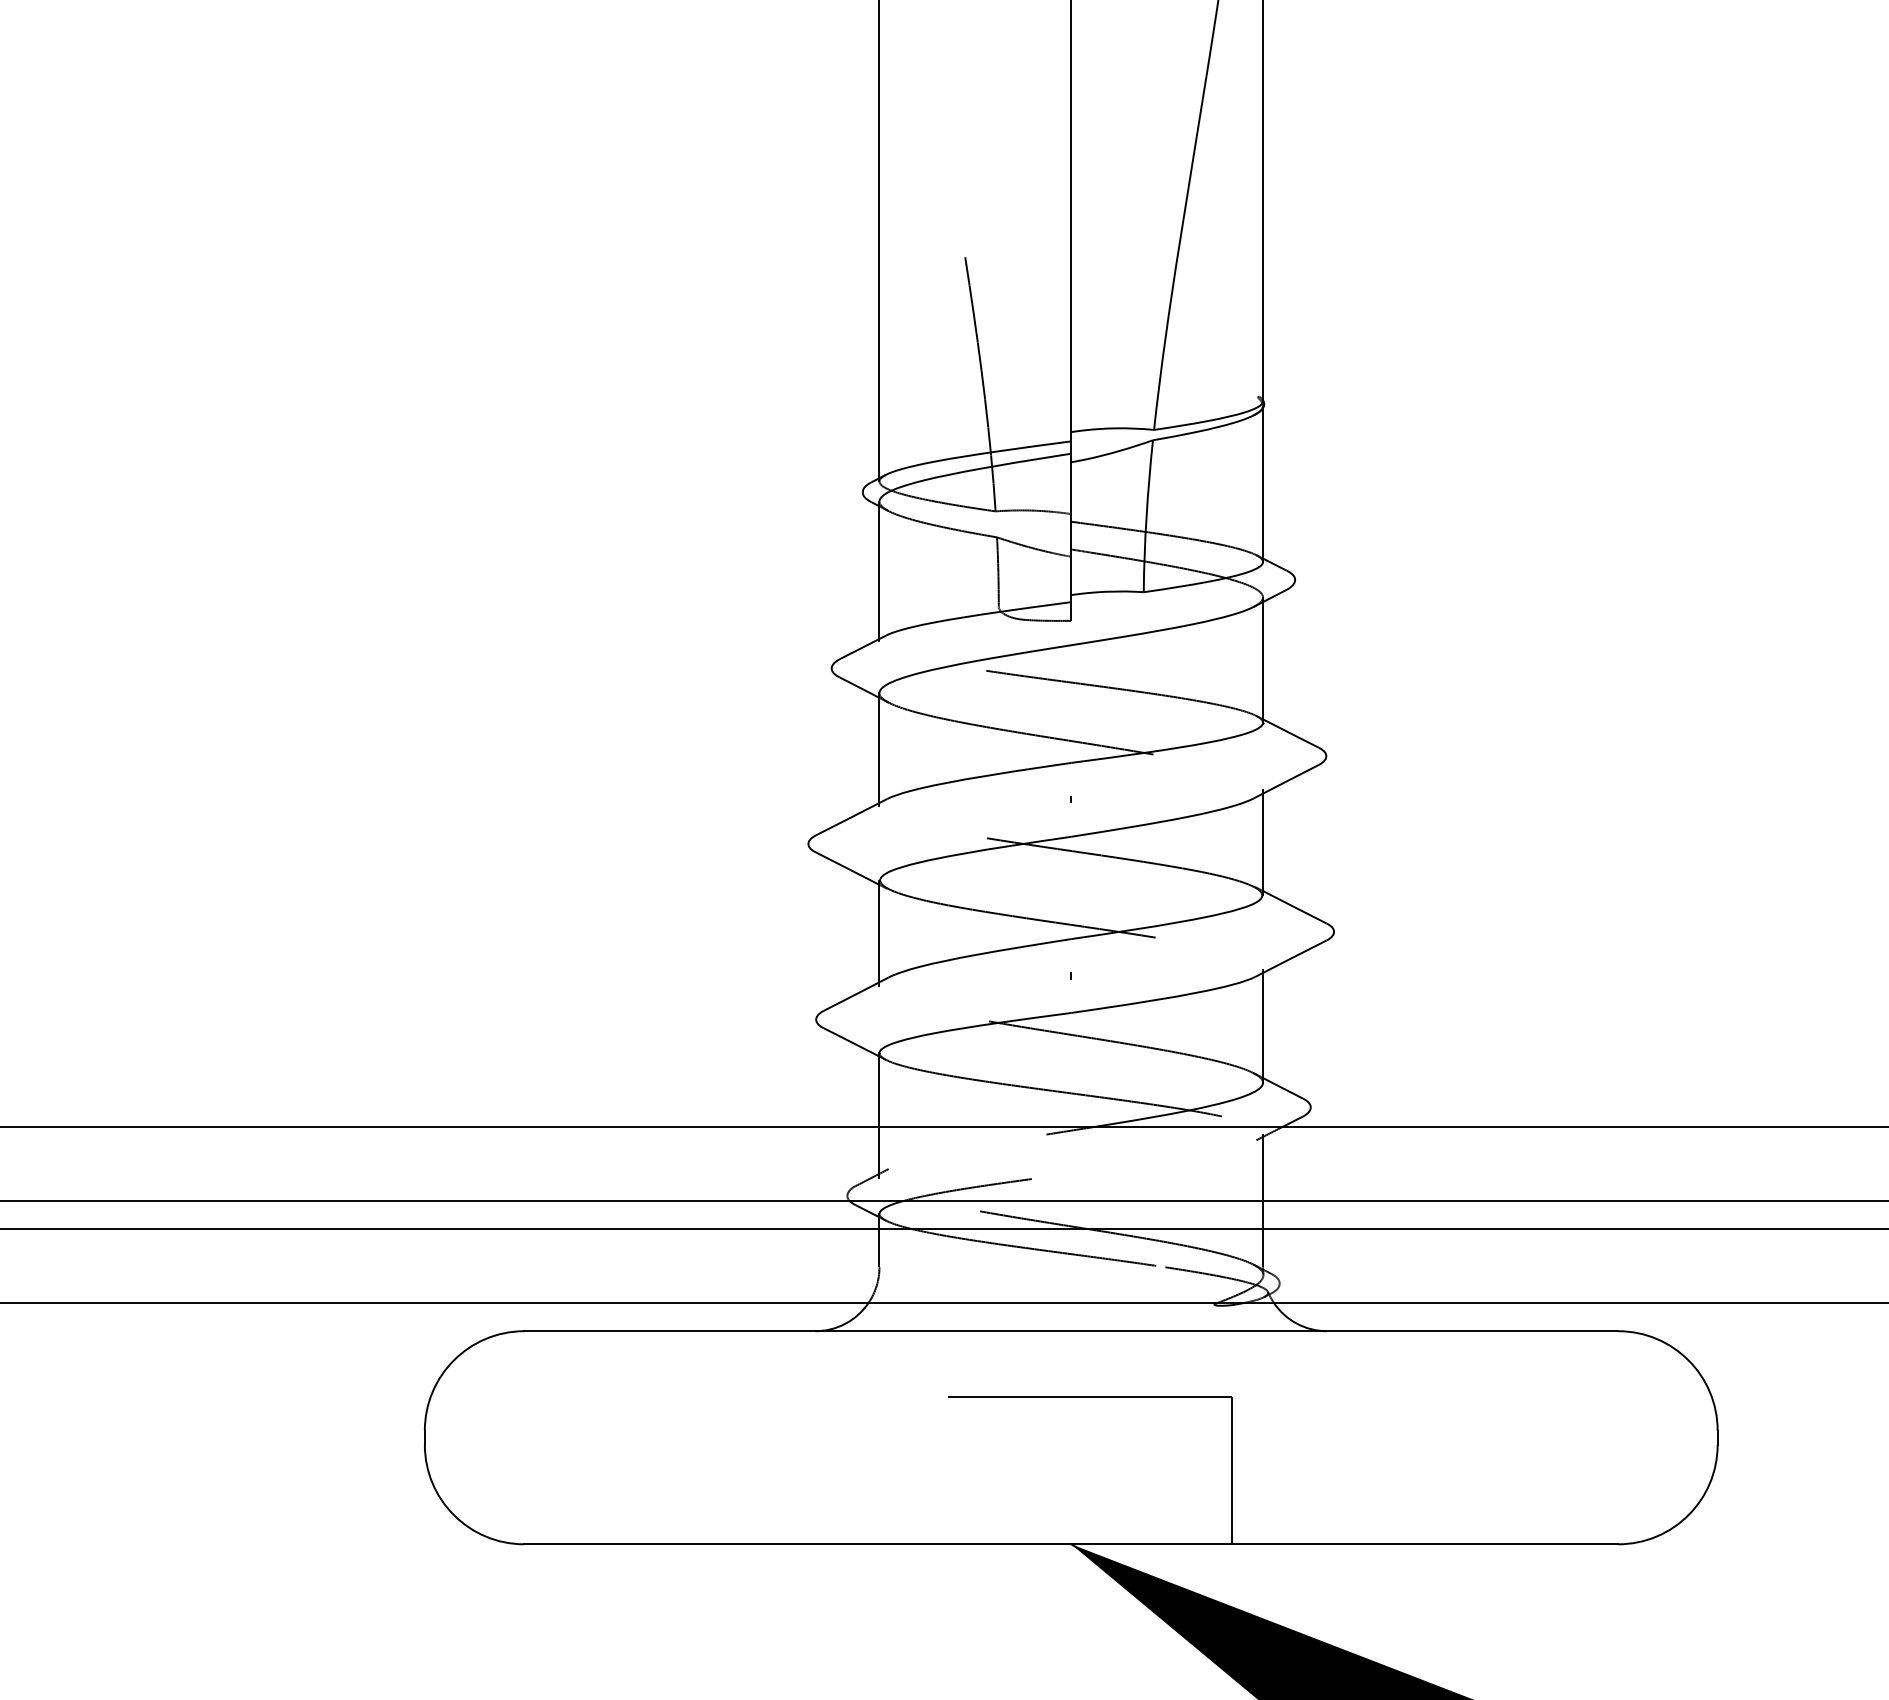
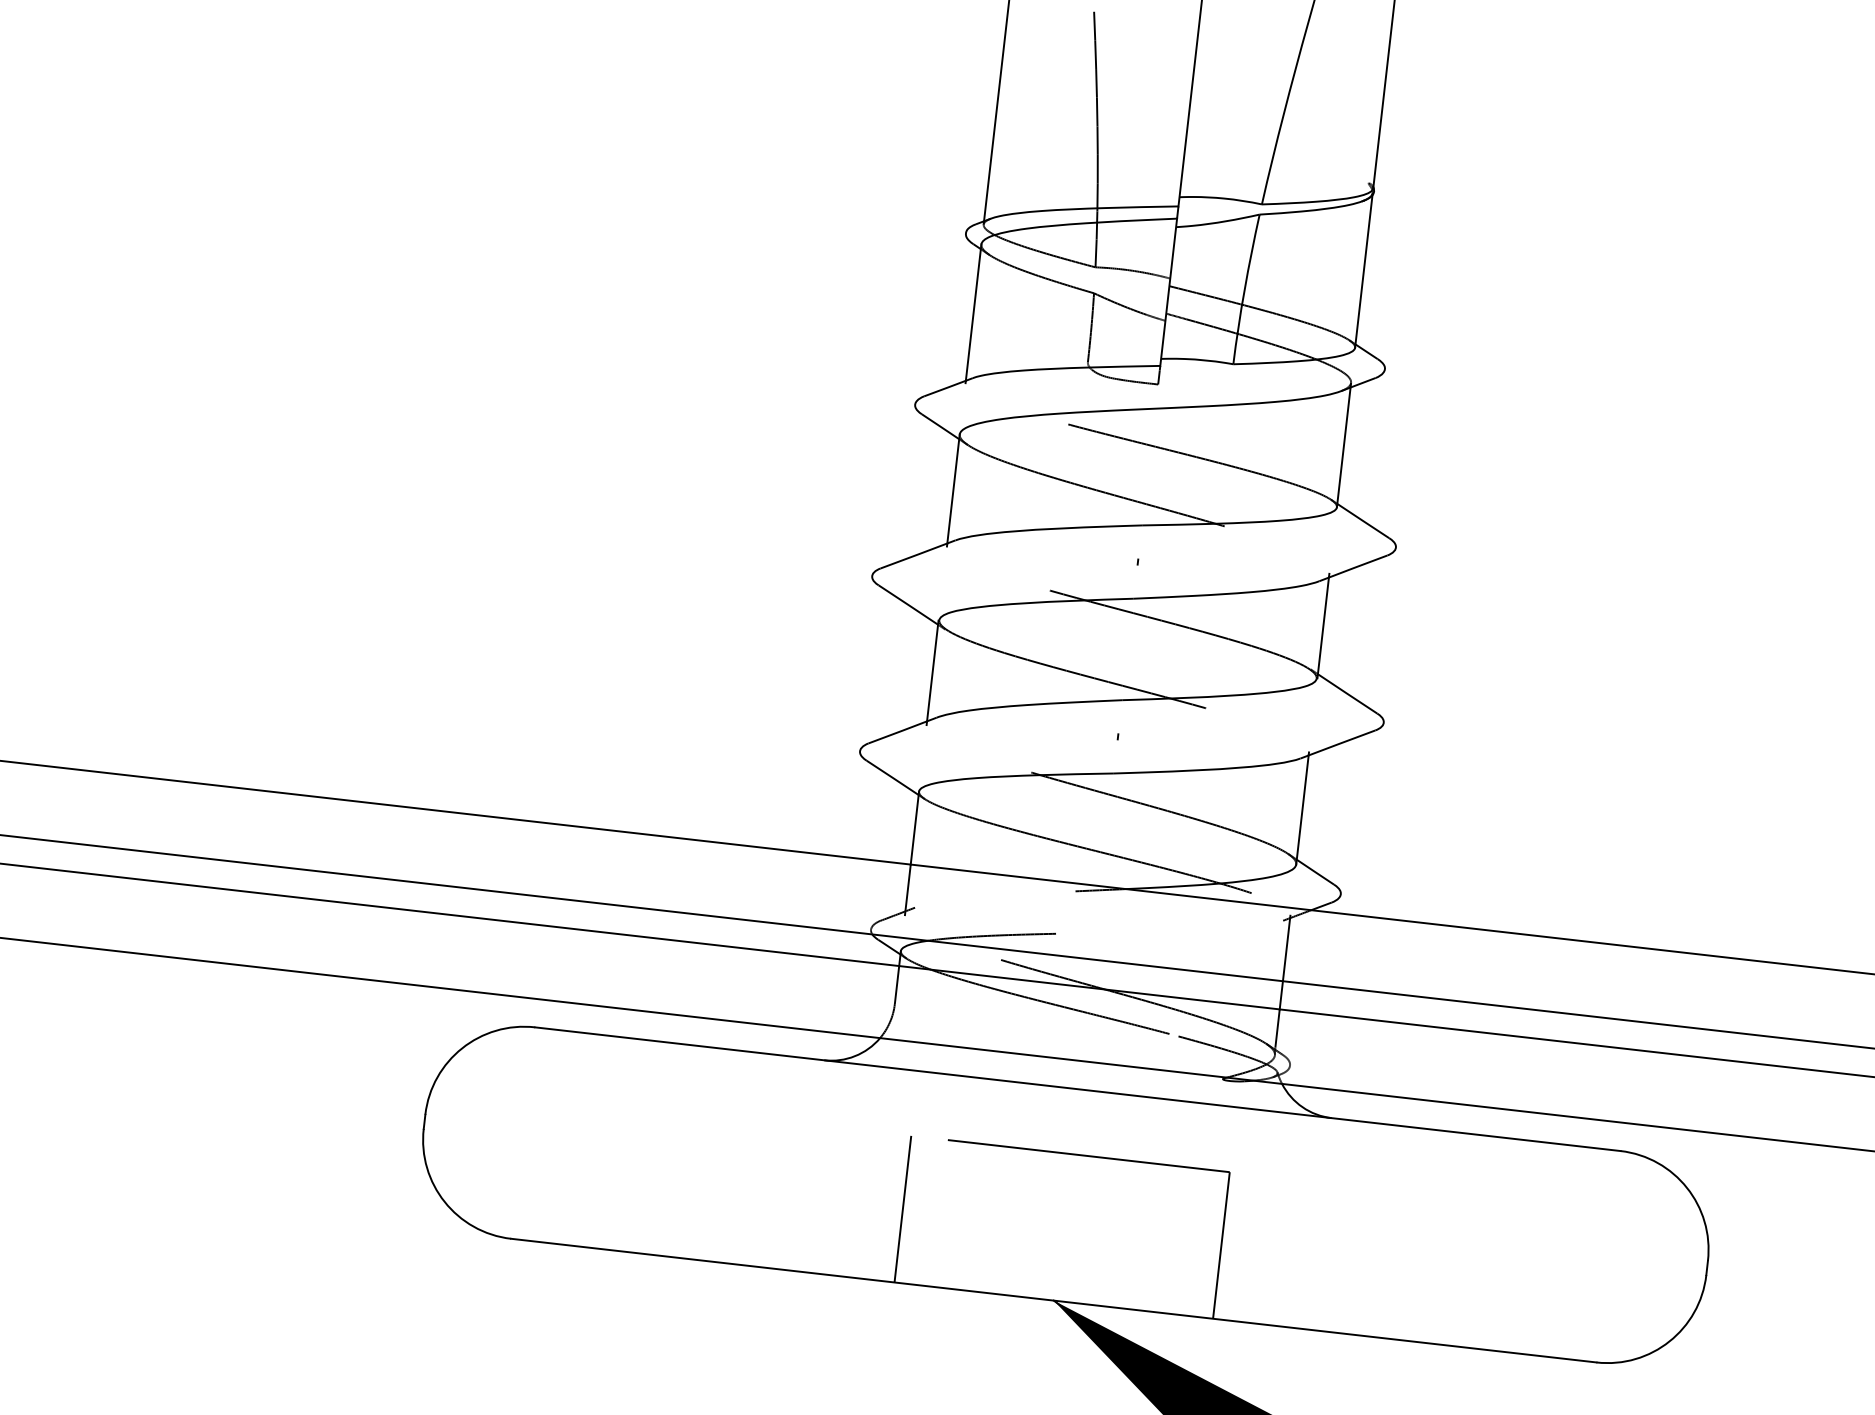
line: (910, 1470) -> (902, 1209), added

